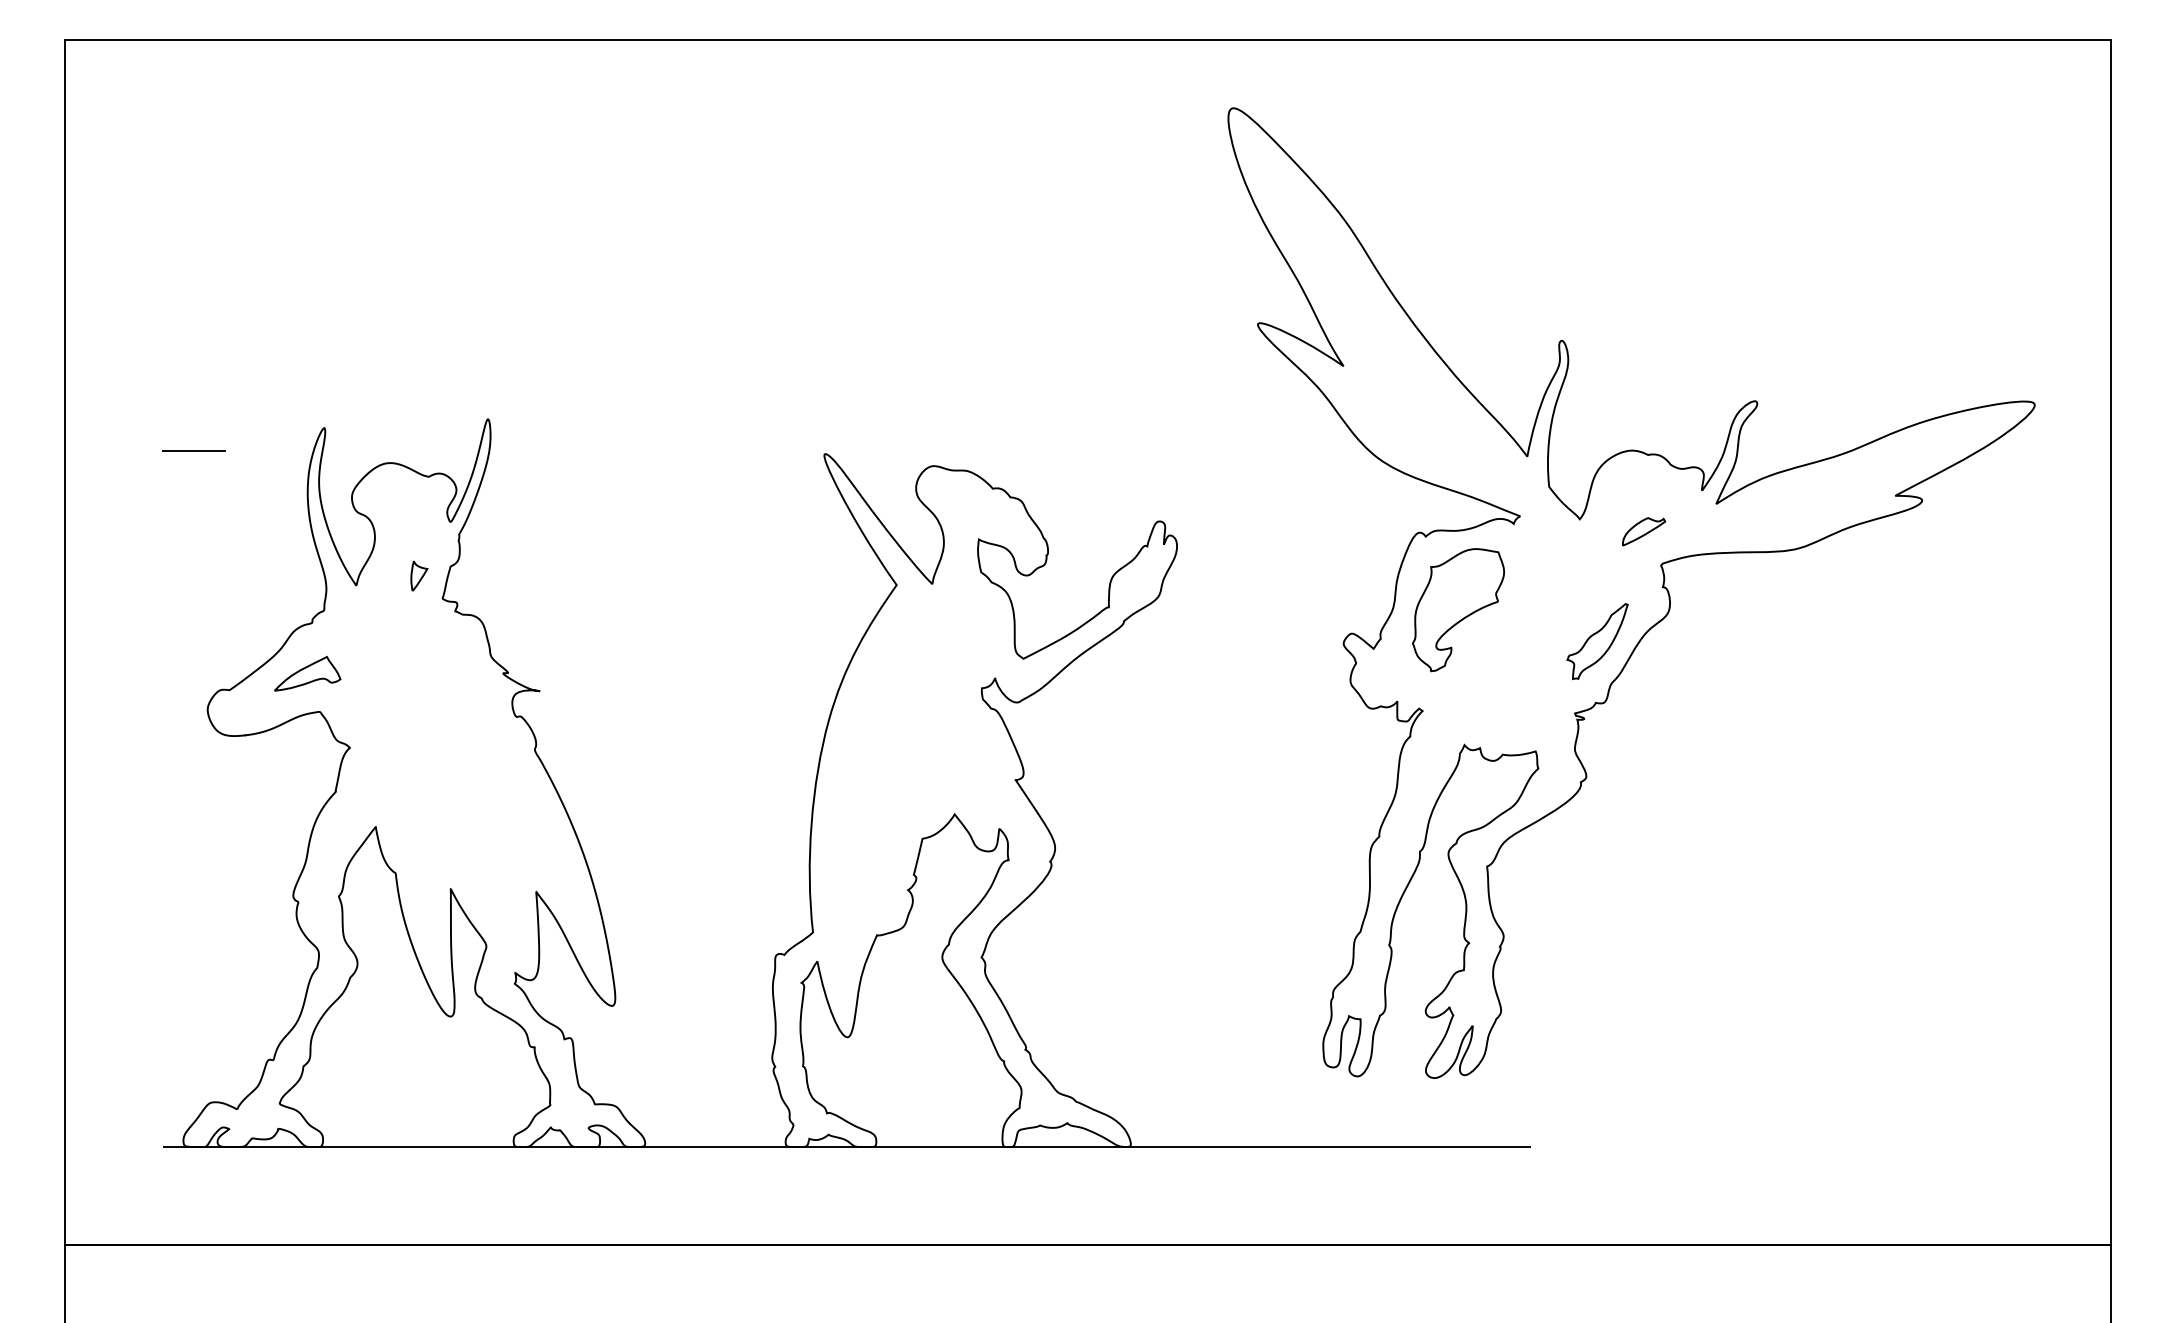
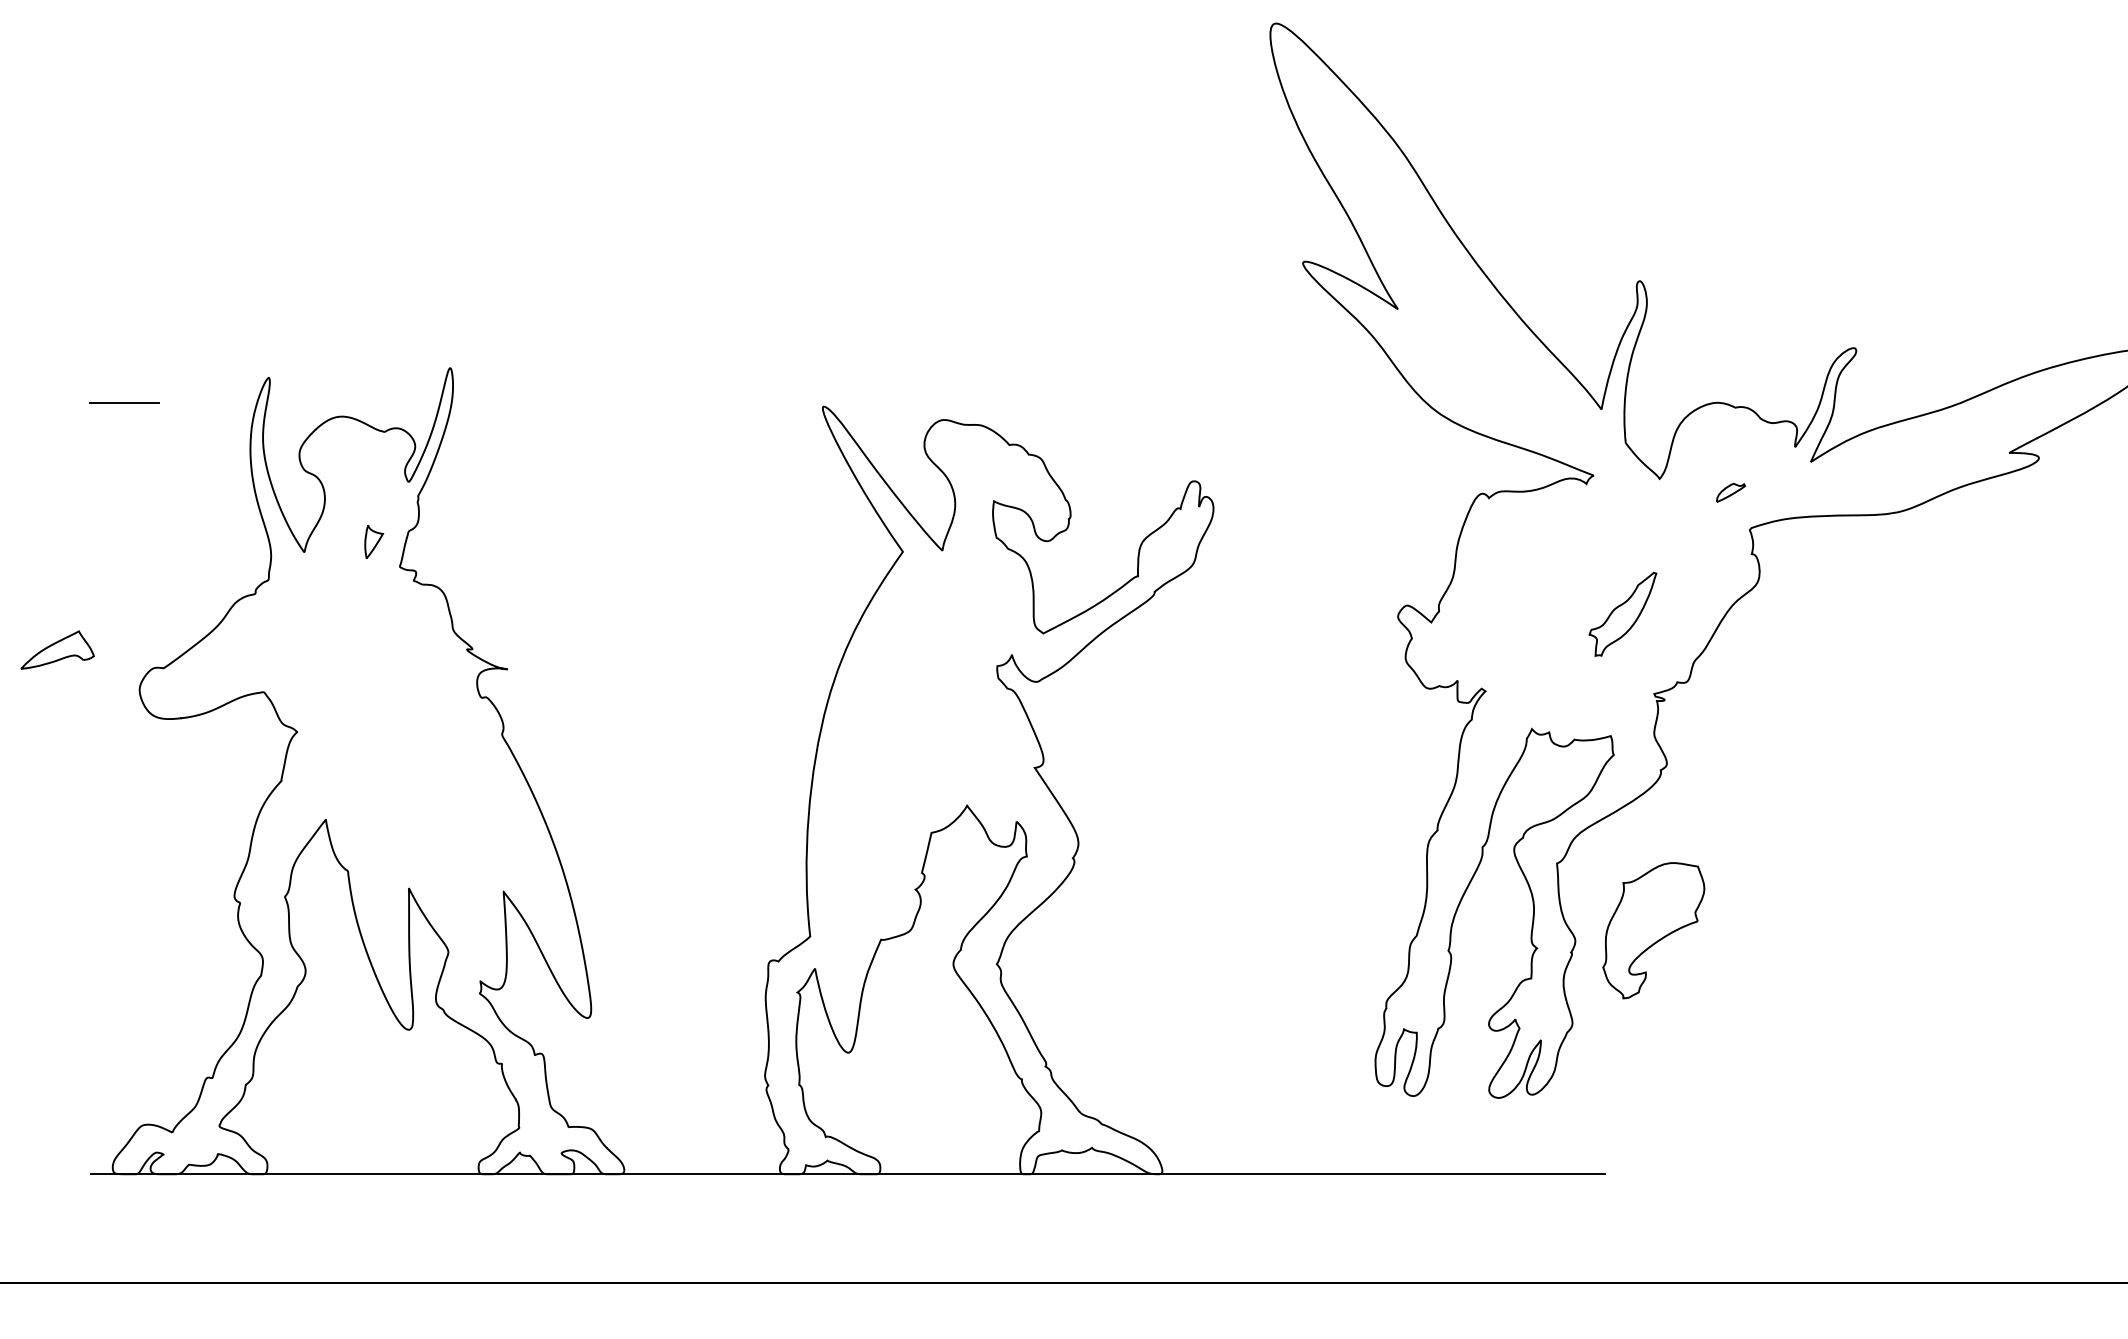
part: (1644, 531) -> (1731, 492), size x0.6
part: (1458, 610) -> (1653, 931), moved
part: (1597, 641) -> (1622, 614), moved
part: (307, 673) -> (57, 649), moved

